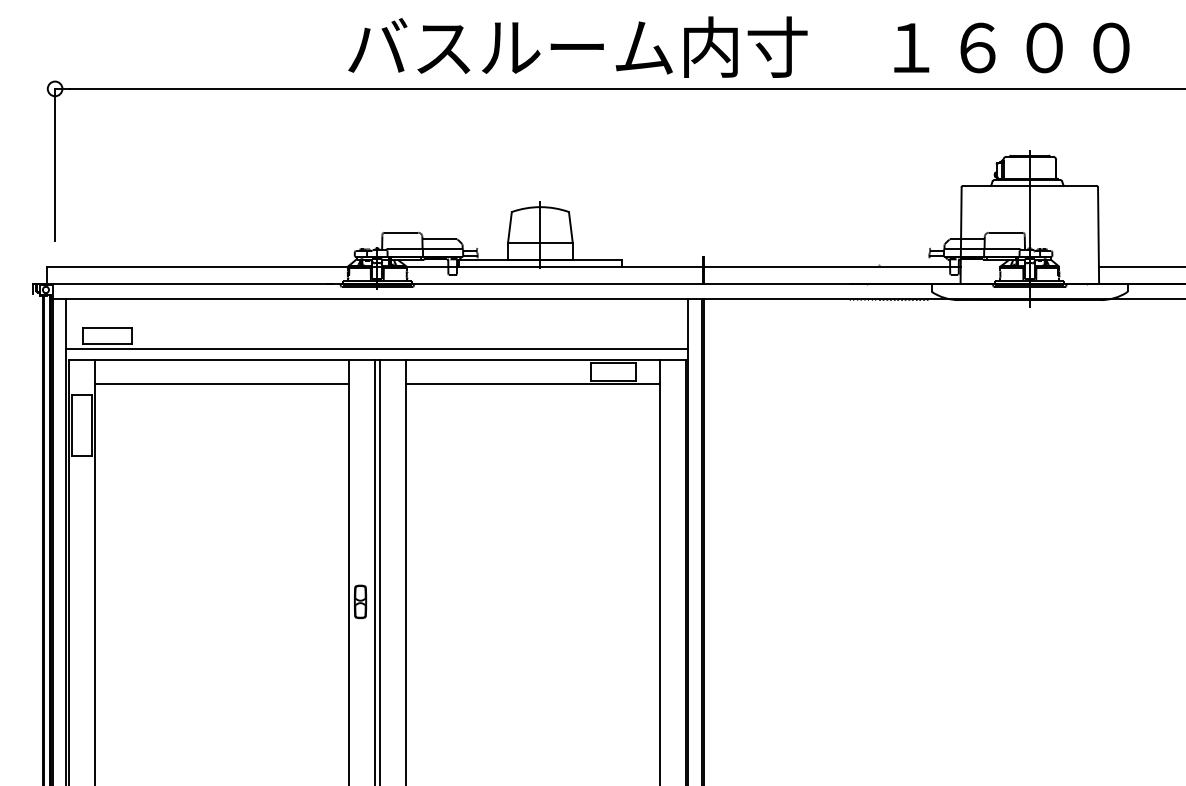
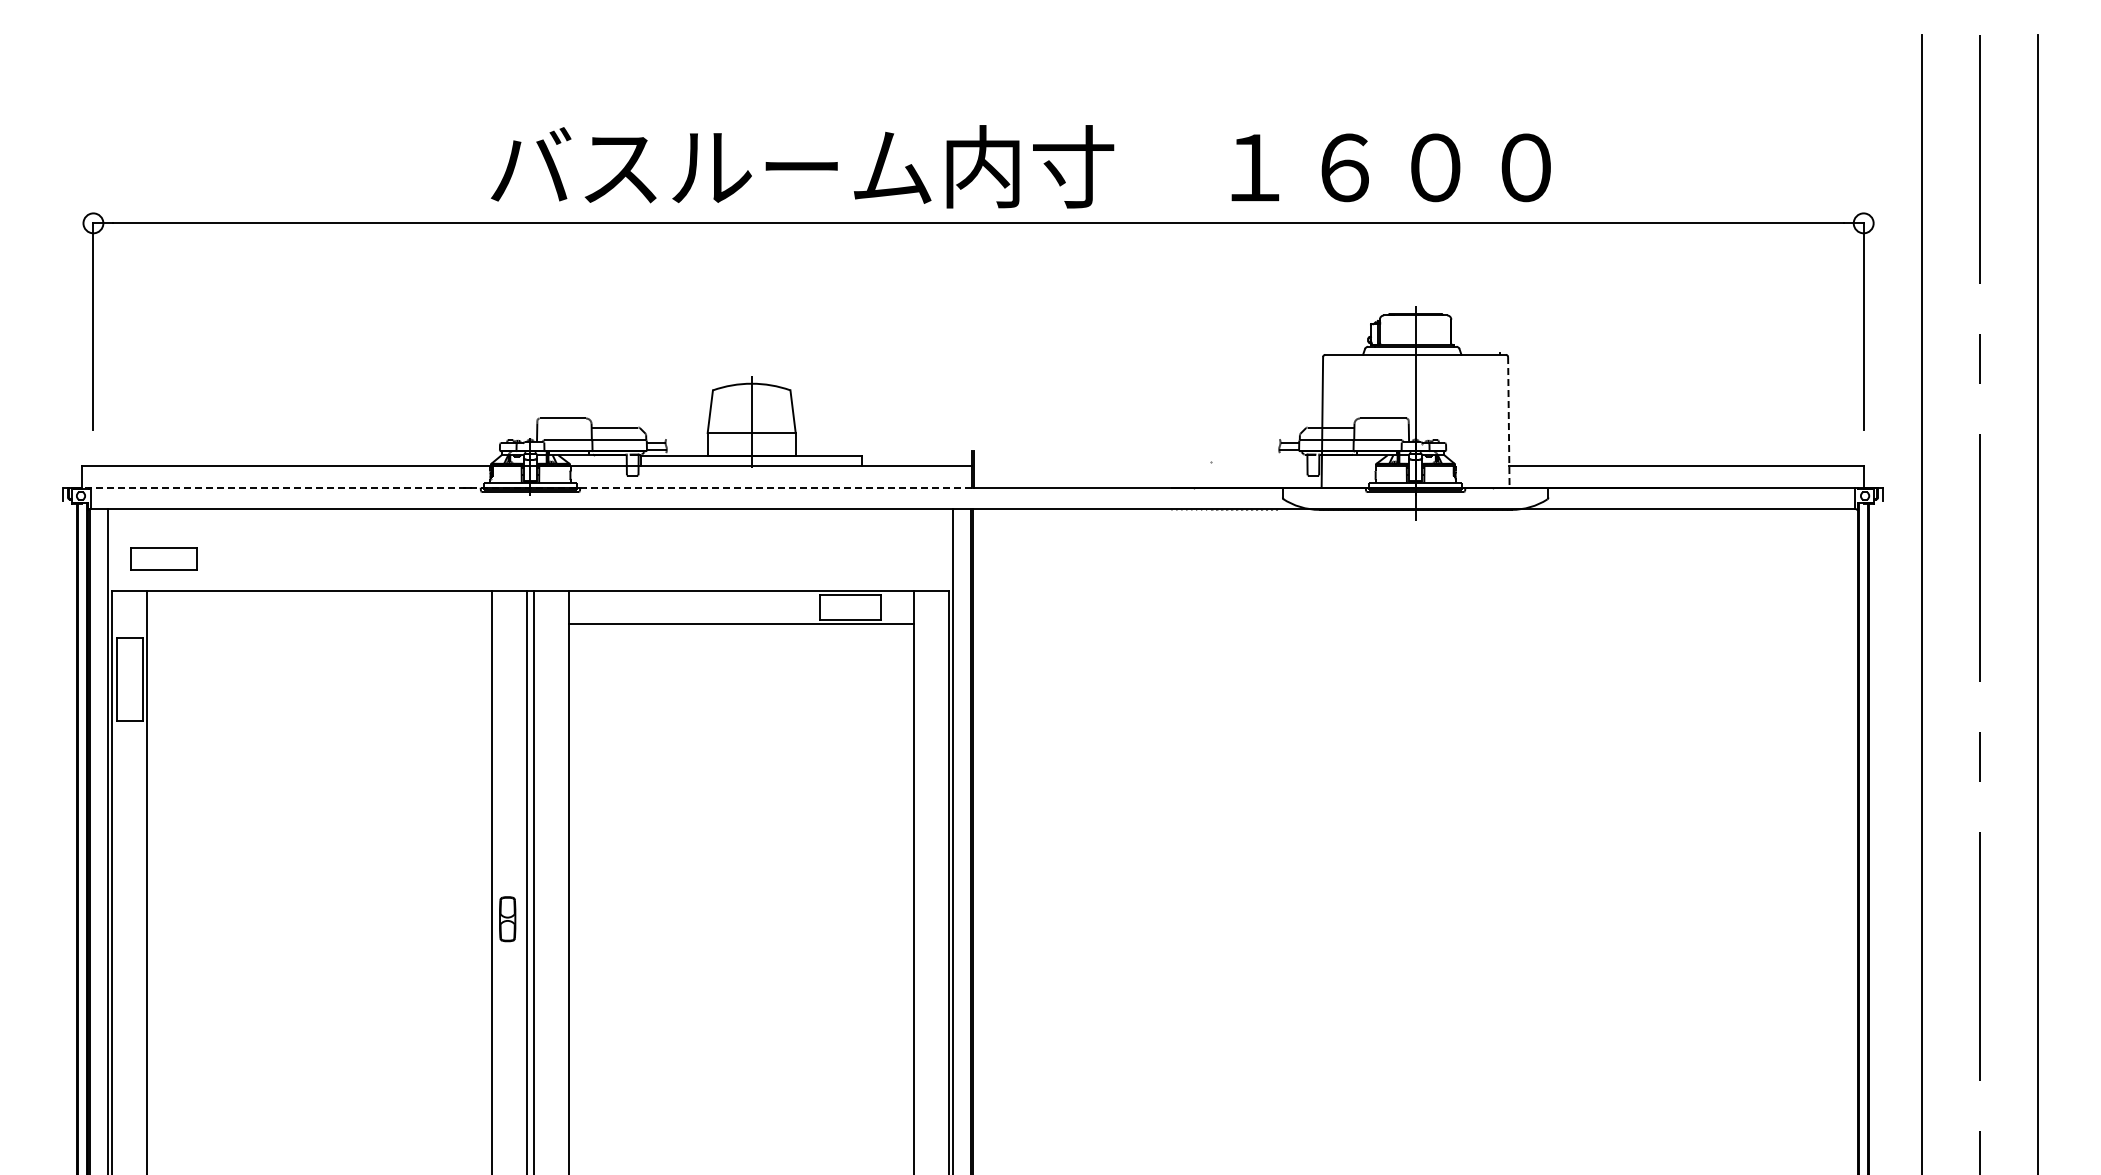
line: (1098, 235) -> (1508, 422), solid -> dashed
line: (832, 267) -> (1147, 465), removed
line: (367, 283) -> (516, 487), solid -> dashed
line: (377, 349) -> (530, 576), removed
line: (221, 383) -> (319, 623), removed

